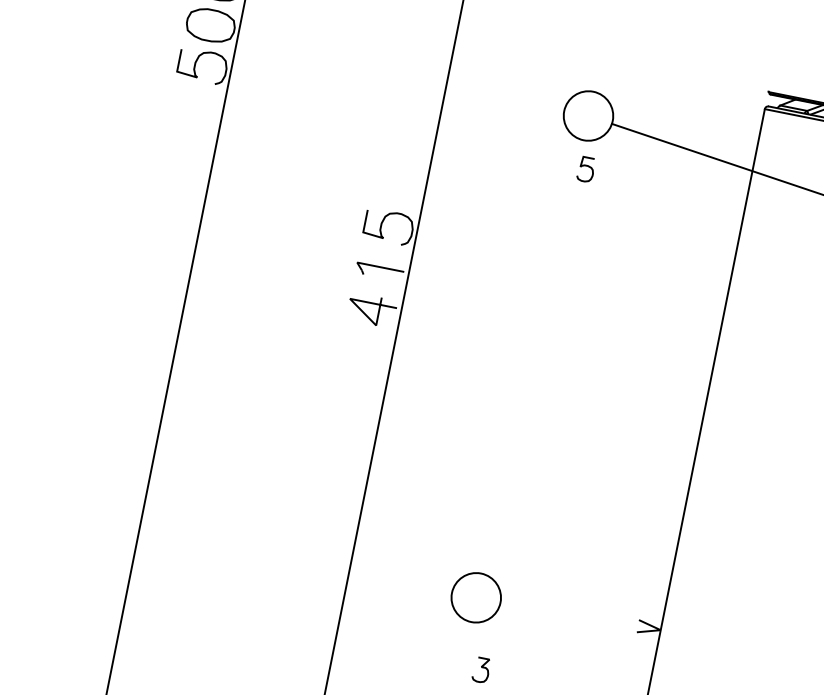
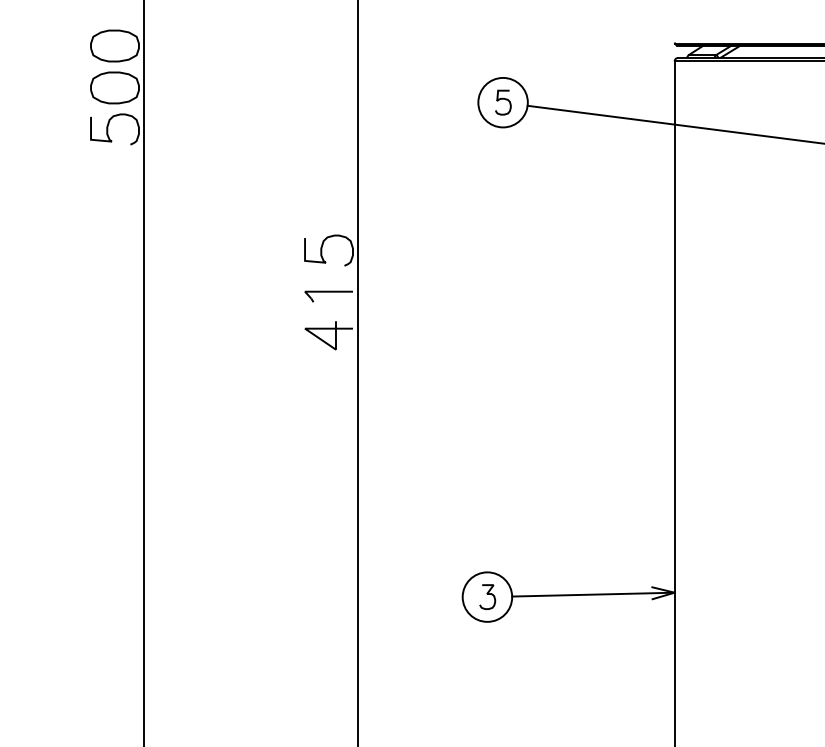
curve: (588, 167) -> (505, 100), moved
line: (580, 616) -> (593, 594), added
curve: (481, 667) -> (487, 594), moved

